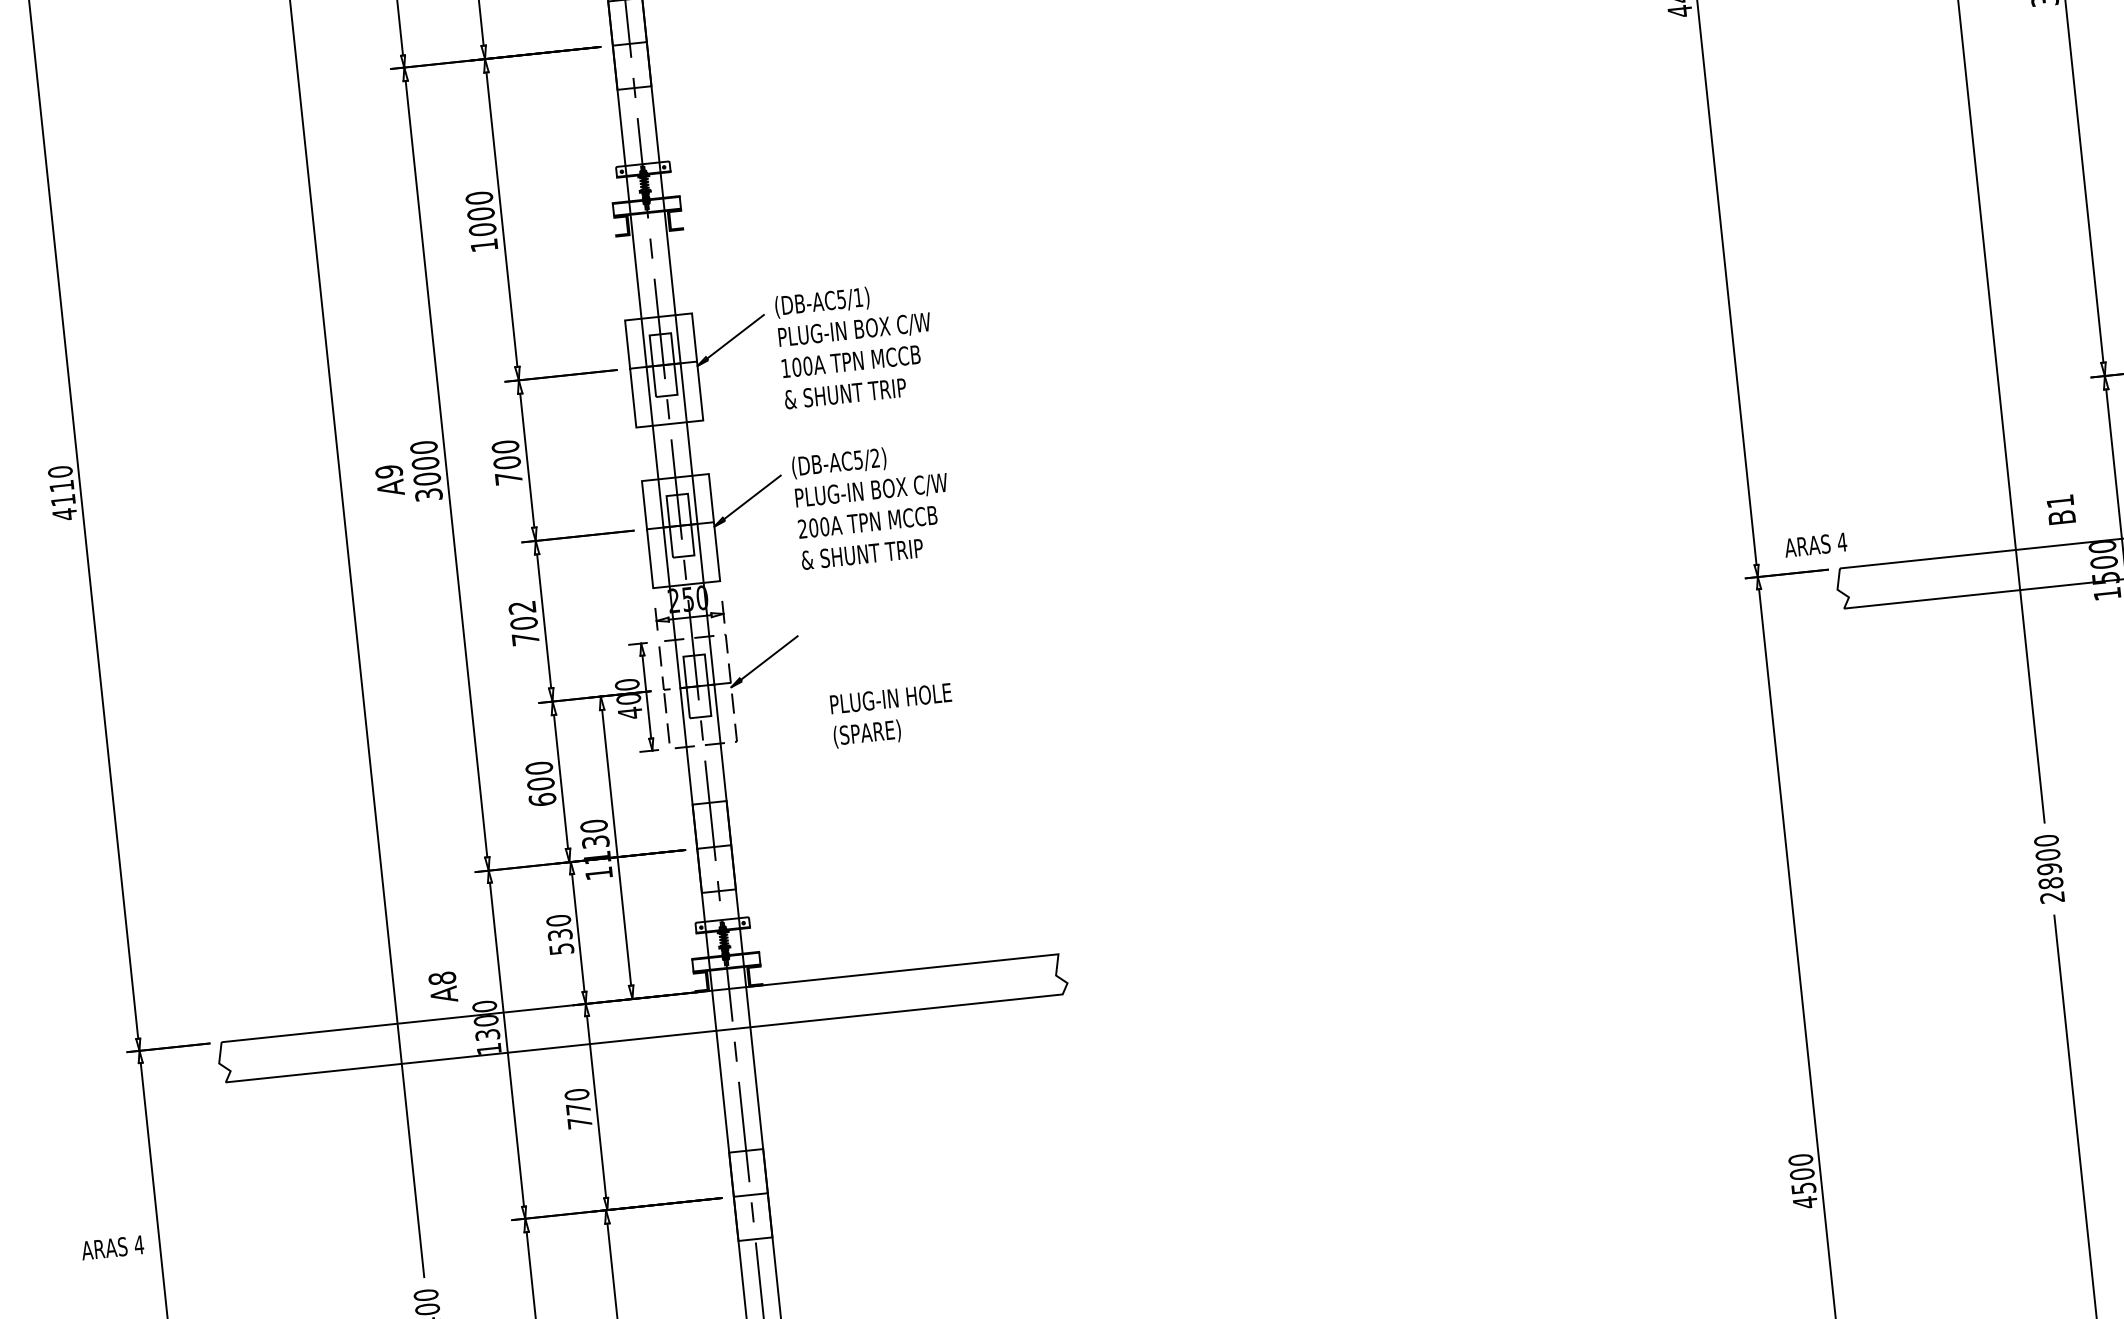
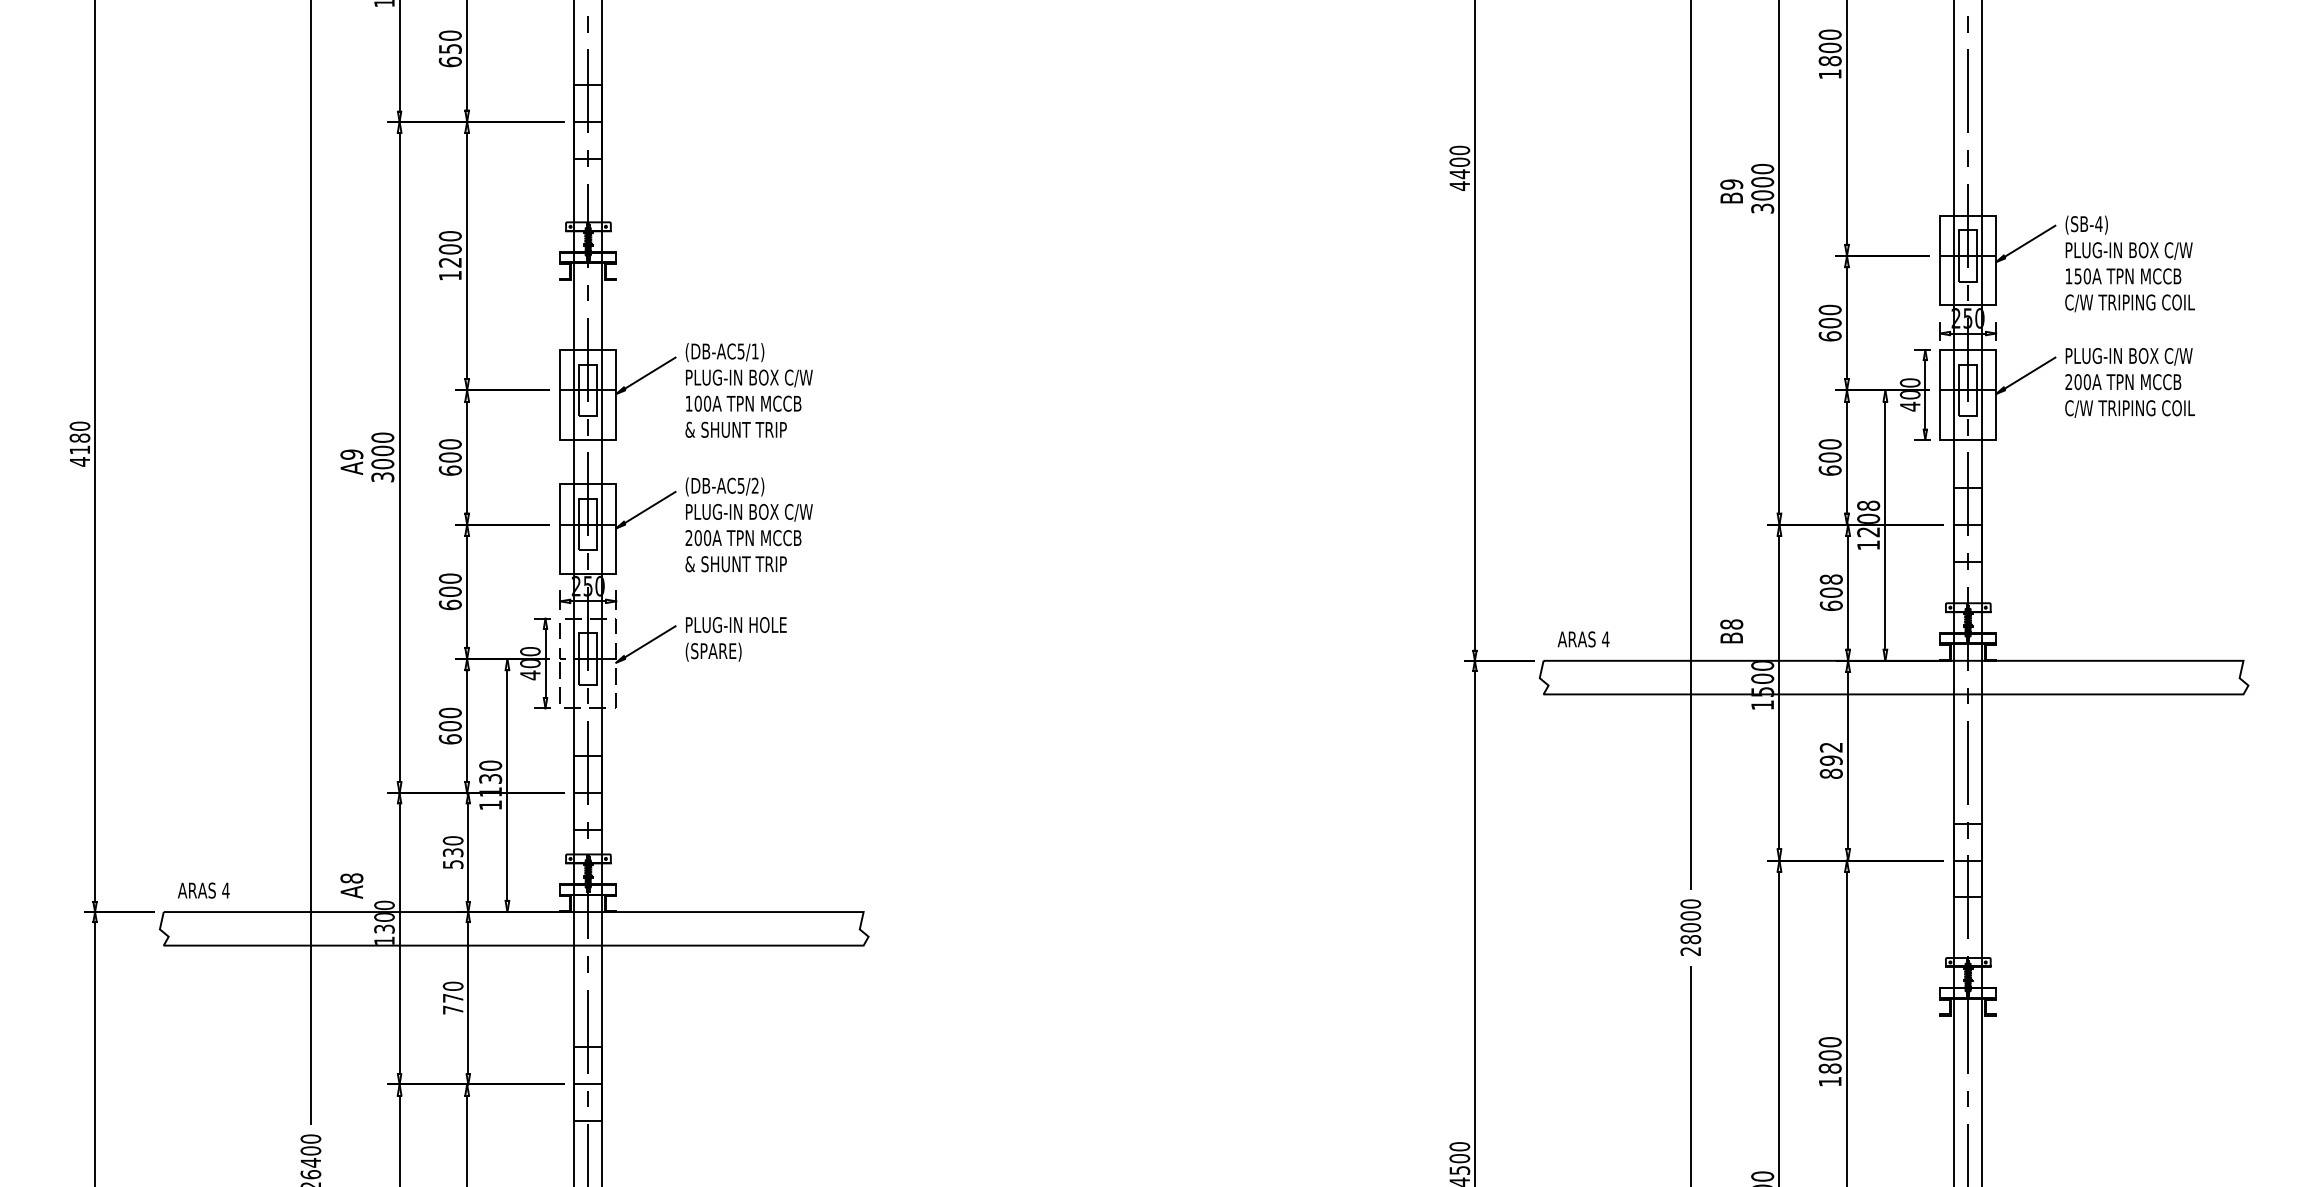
text: (481, 229) -> (449, 262), 1000 -> 1200
text: (507, 478) -> (449, 470), 700 -> 600
text: (61, 485) -> (79, 437), 4110 -> 4180
text: (2060, 501) -> (1731, 624), B1 -> B8
text: (1815, 545) -> (1583, 639), moved
text: (522, 623) -> (449, 591), 702 -> 600
text: (891, 716) -> (735, 639), moved
text: (2049, 868) -> (1690, 927), 28900 -> 28000
text: (112, 1247) -> (203, 890), moved

